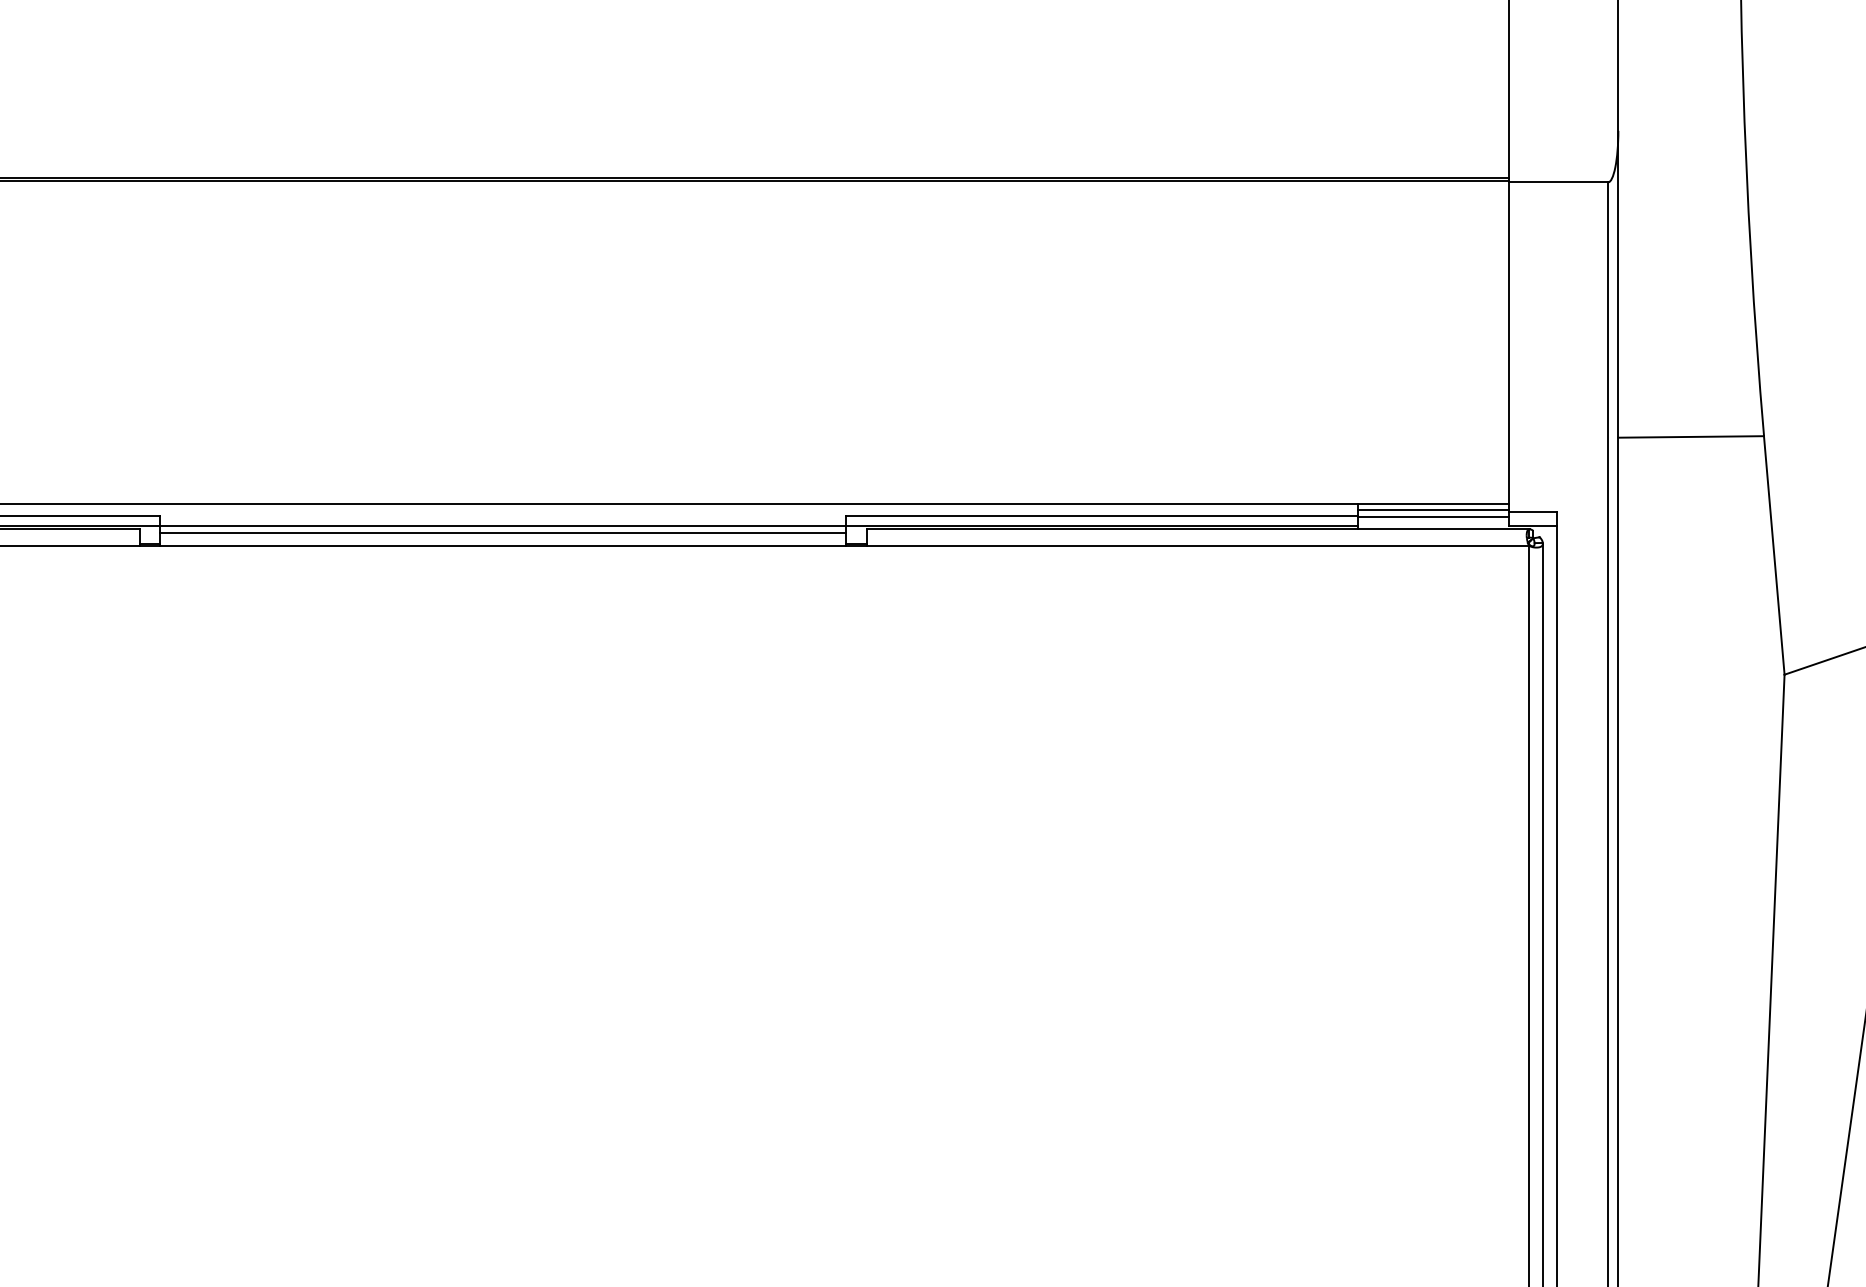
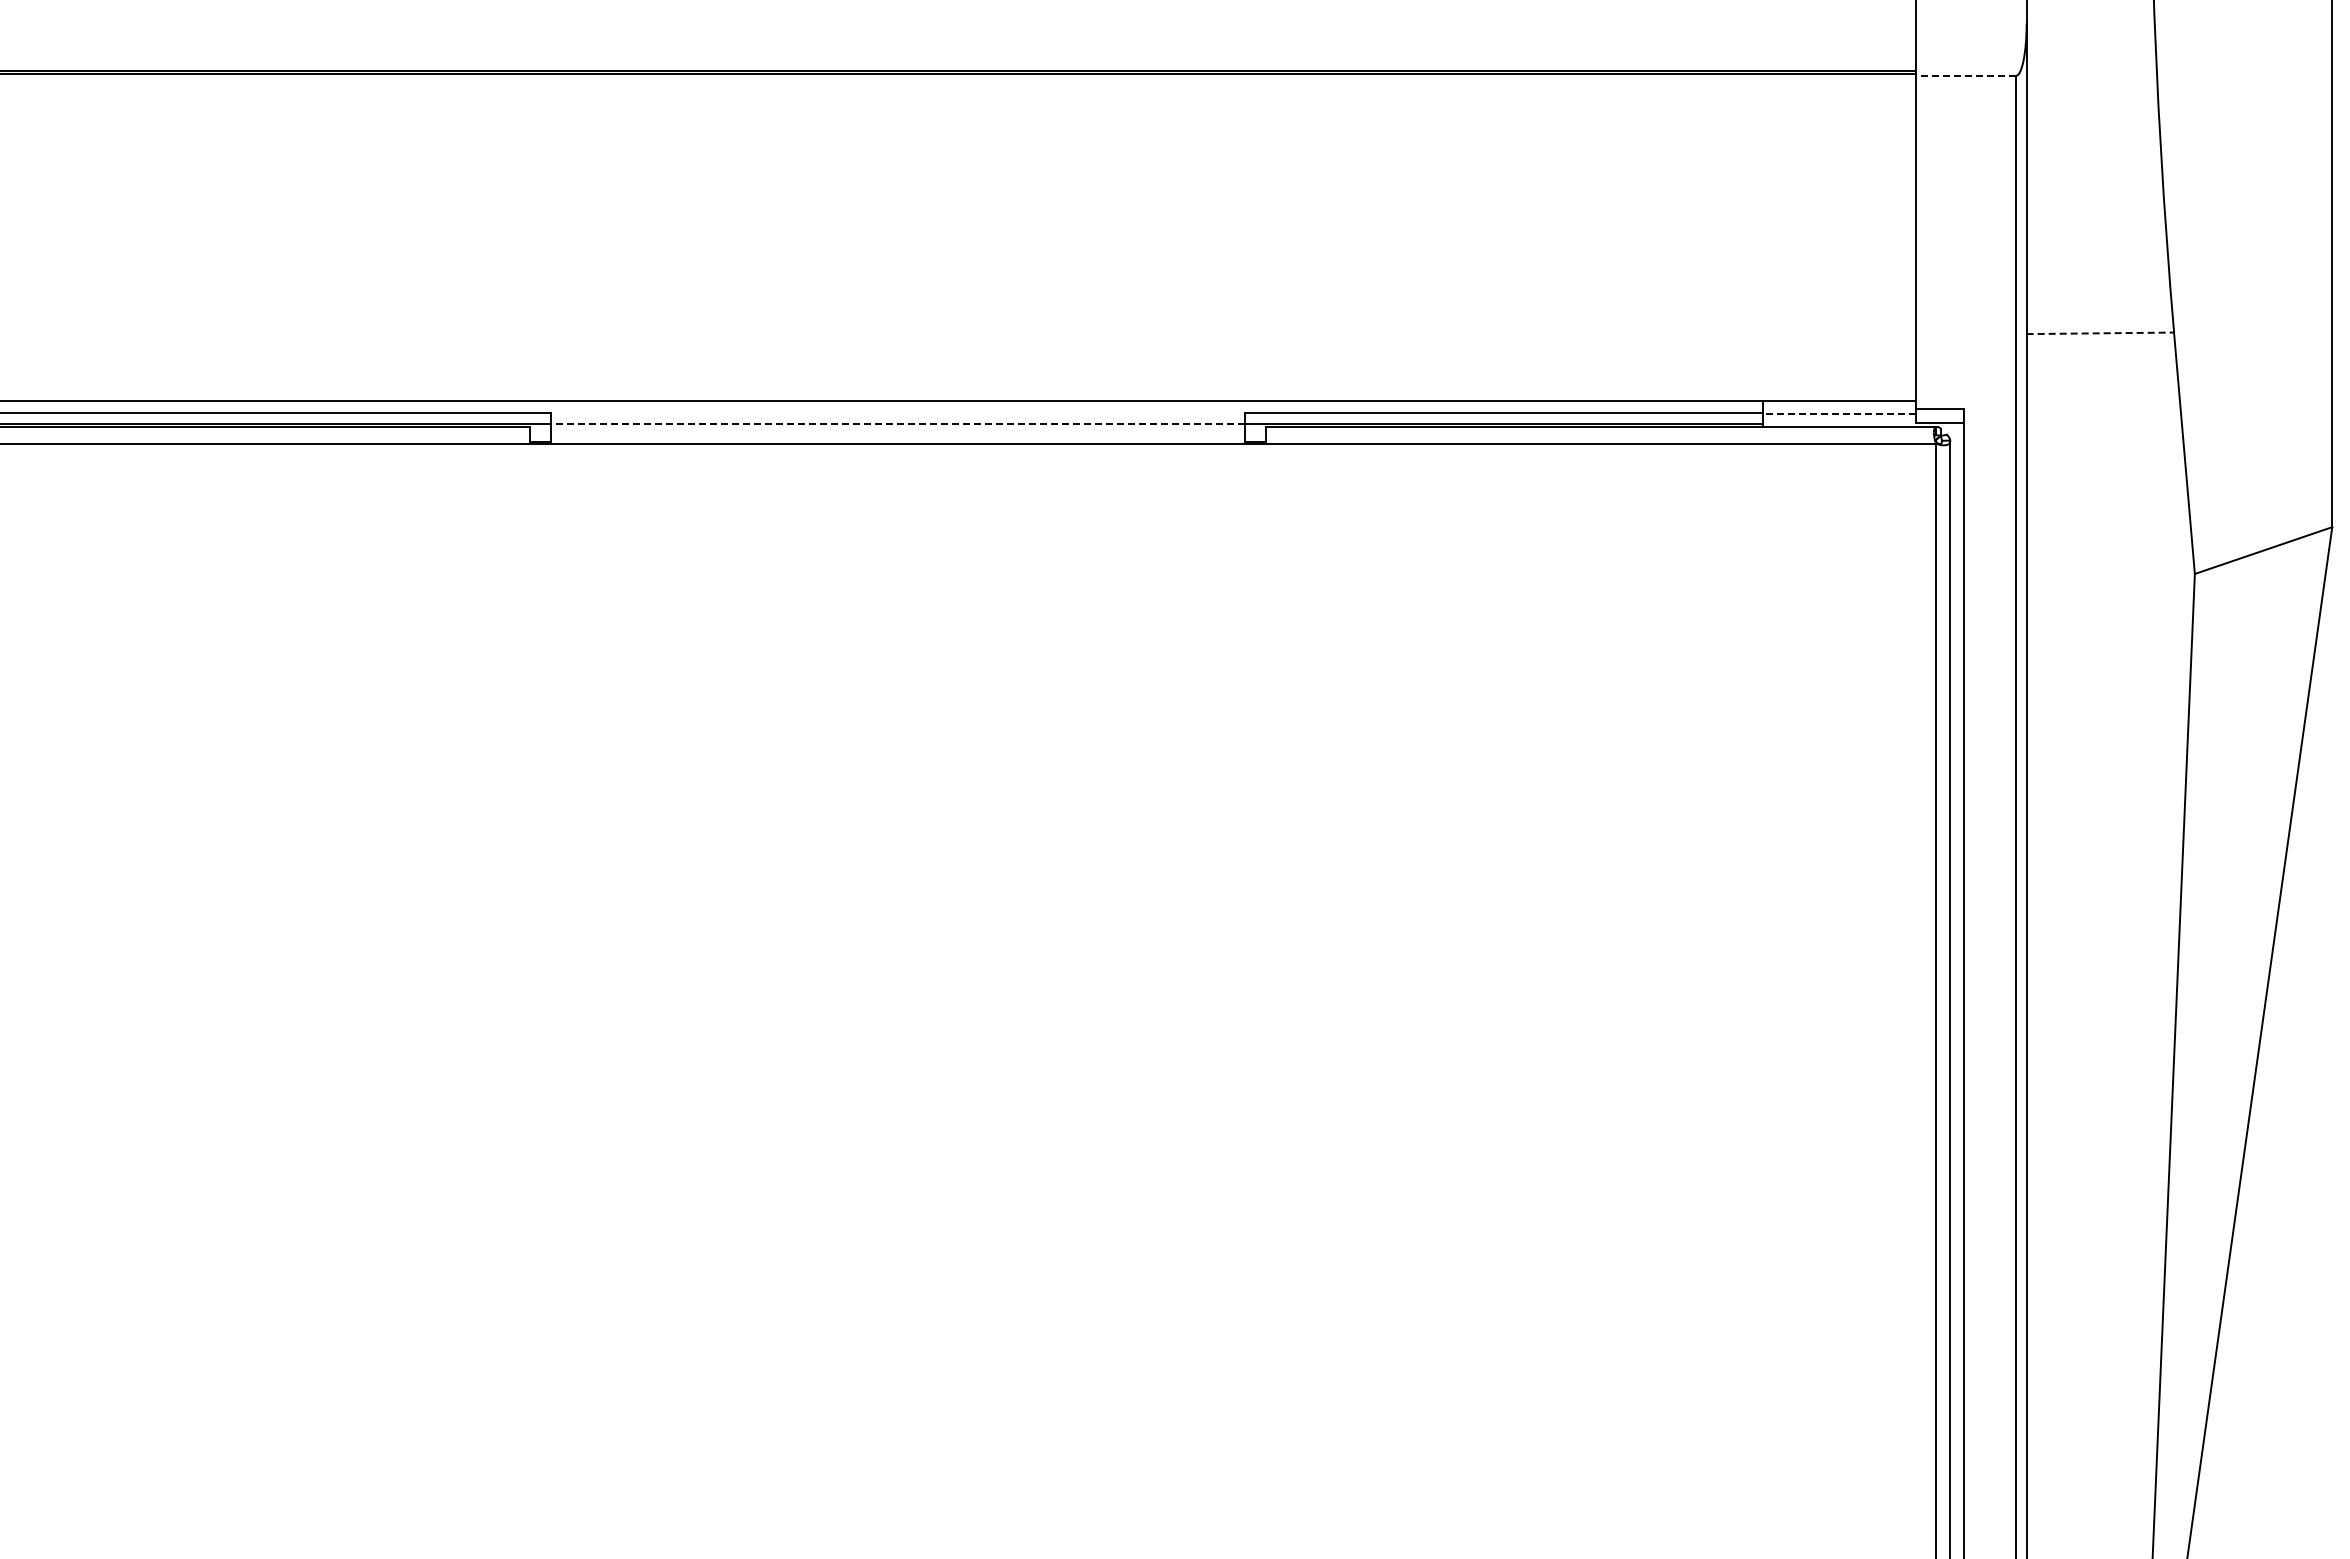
line: (1557, 182) -> (1965, 75), solid -> dashed
line: (1691, 437) -> (2100, 333), solid -> dashed
line: (1432, 509) -> (1838, 406), removed
line: (1432, 516) -> (1838, 413), solid -> dashed
line: (502, 526) -> (897, 423), solid -> dashed
line: (502, 532) -> (897, 430), removed

